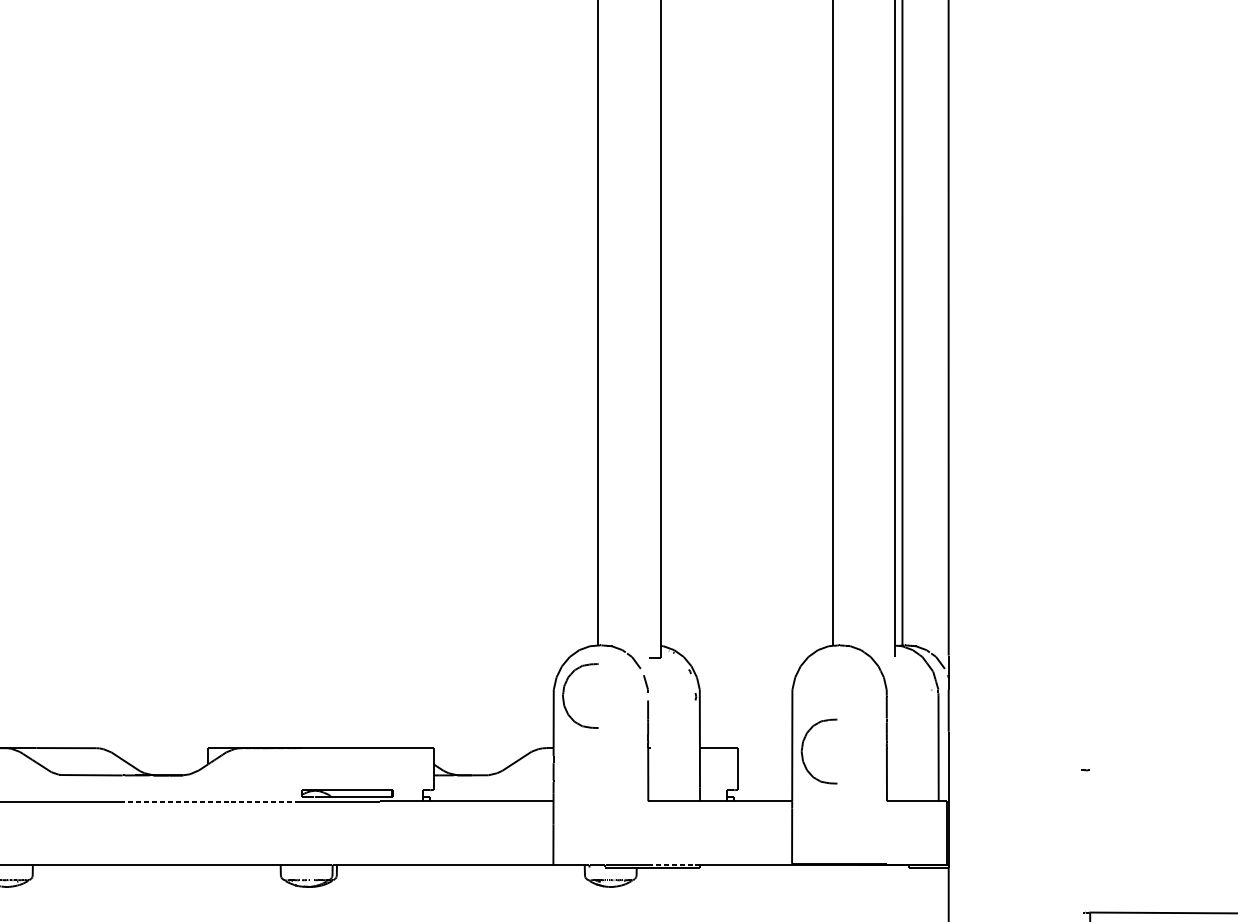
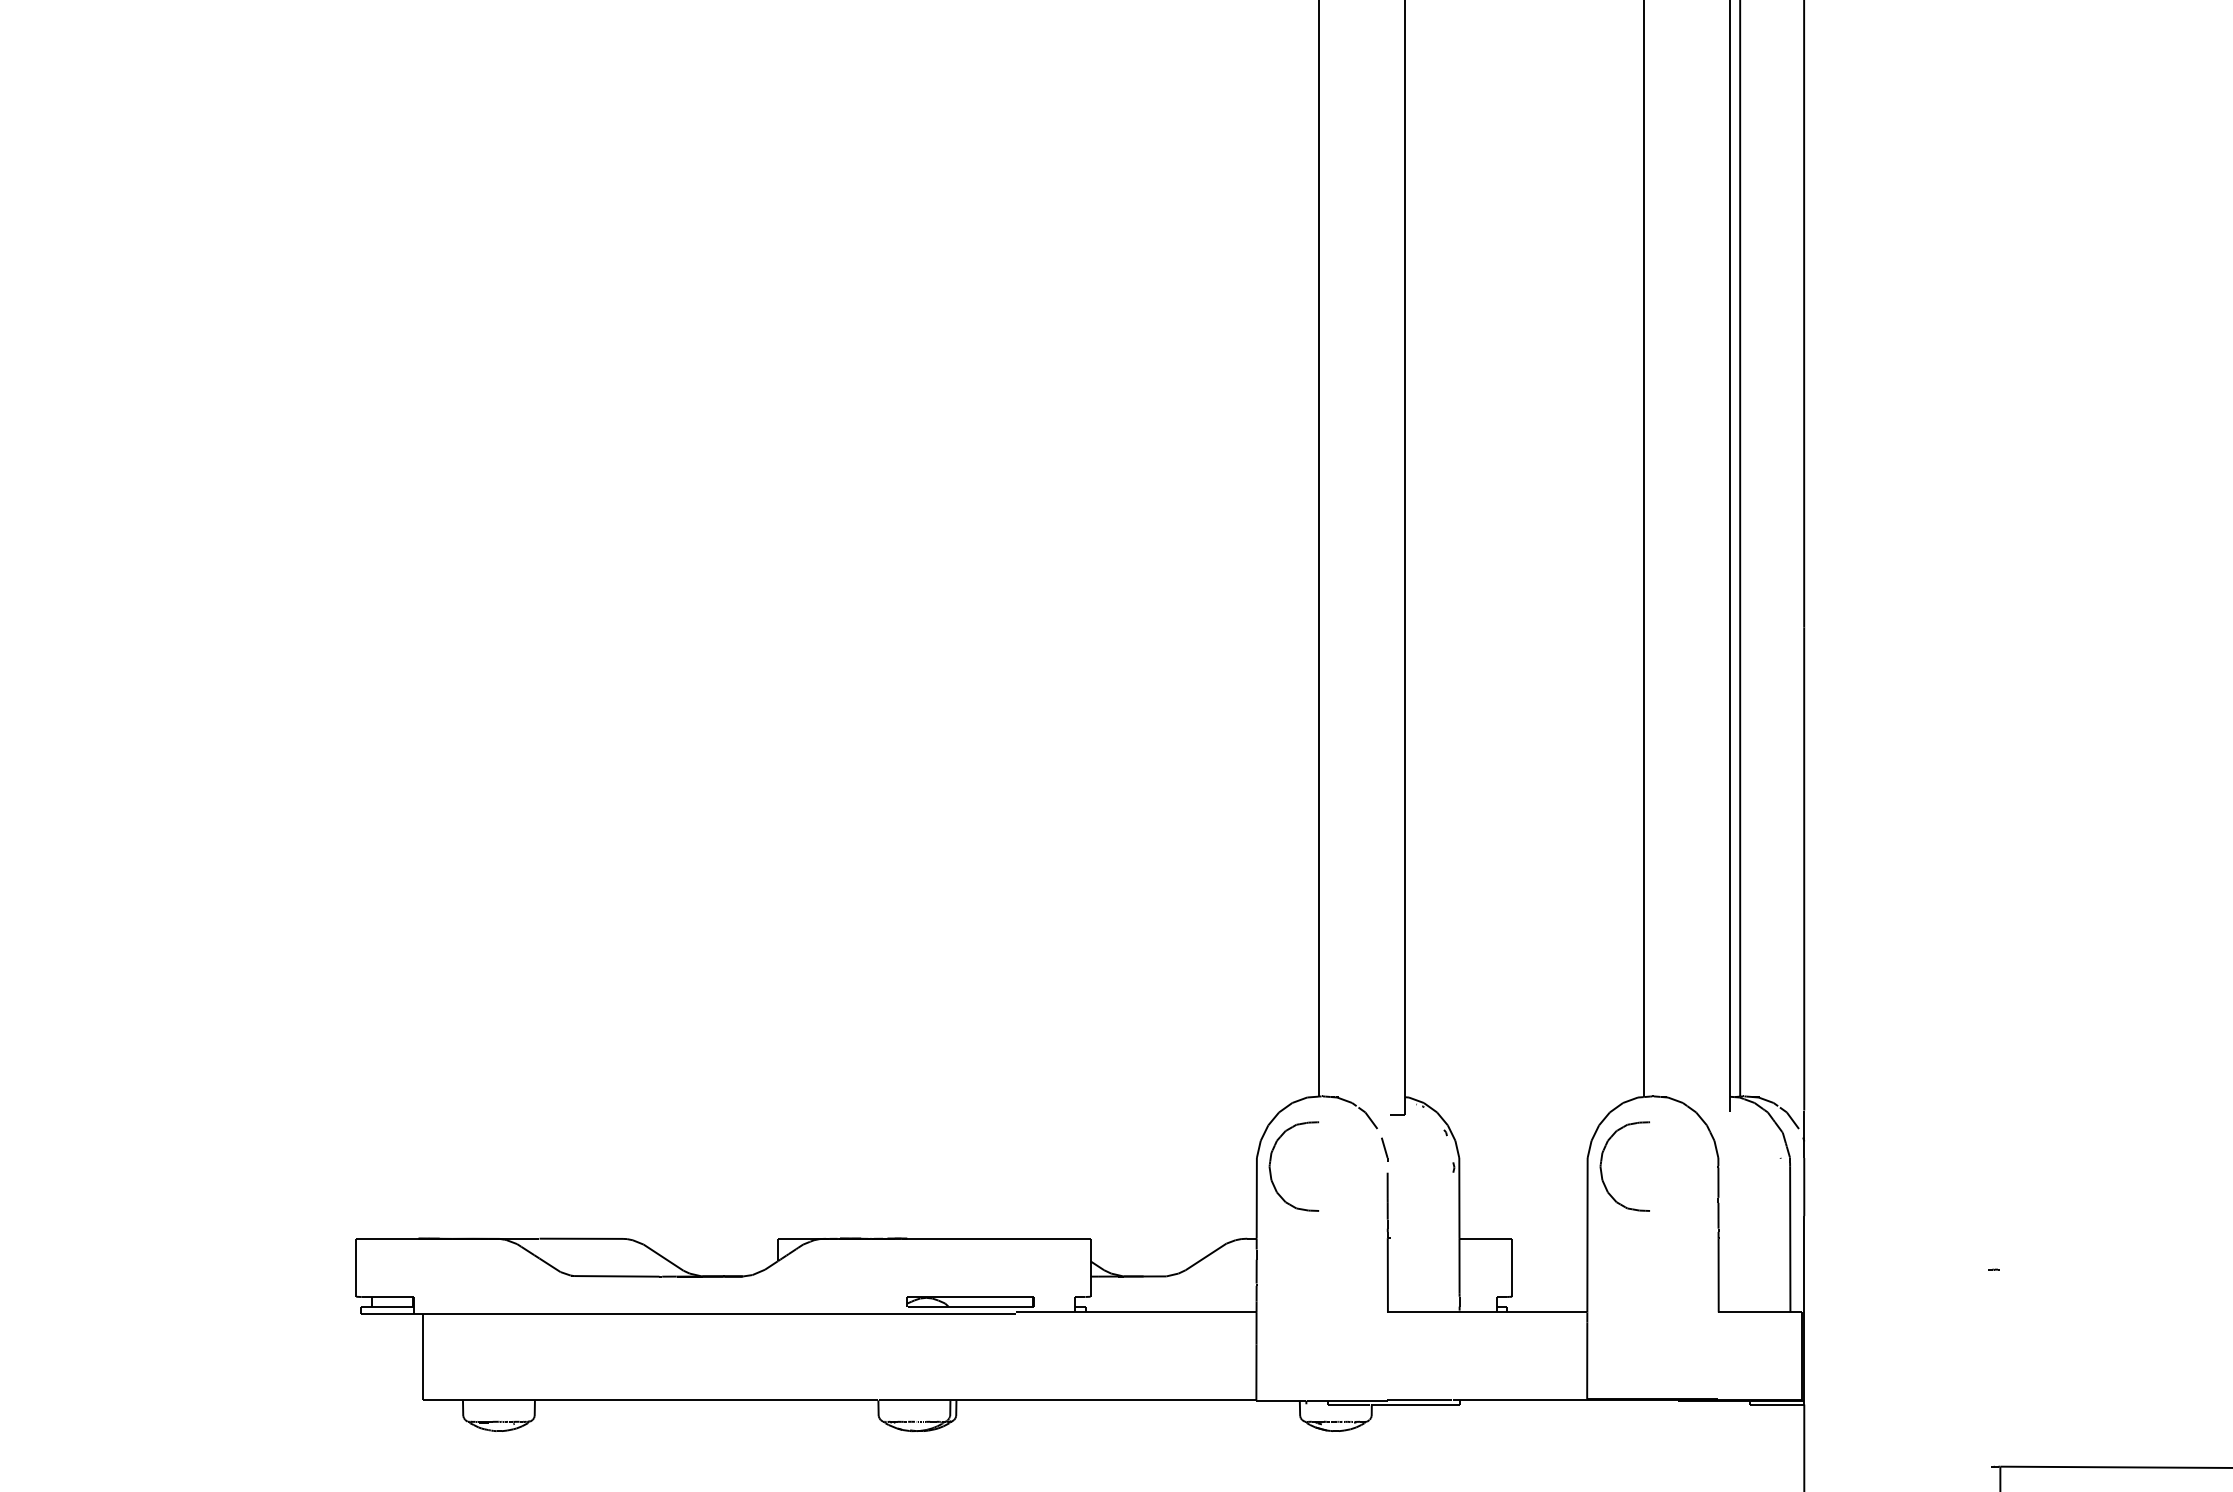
part: (803, 747) -> (1602, 1161), moved
line: (211, 802) -> (782, 1313), dashed -> solid
line: (671, 864) -> (1420, 1400), dashed -> solid

